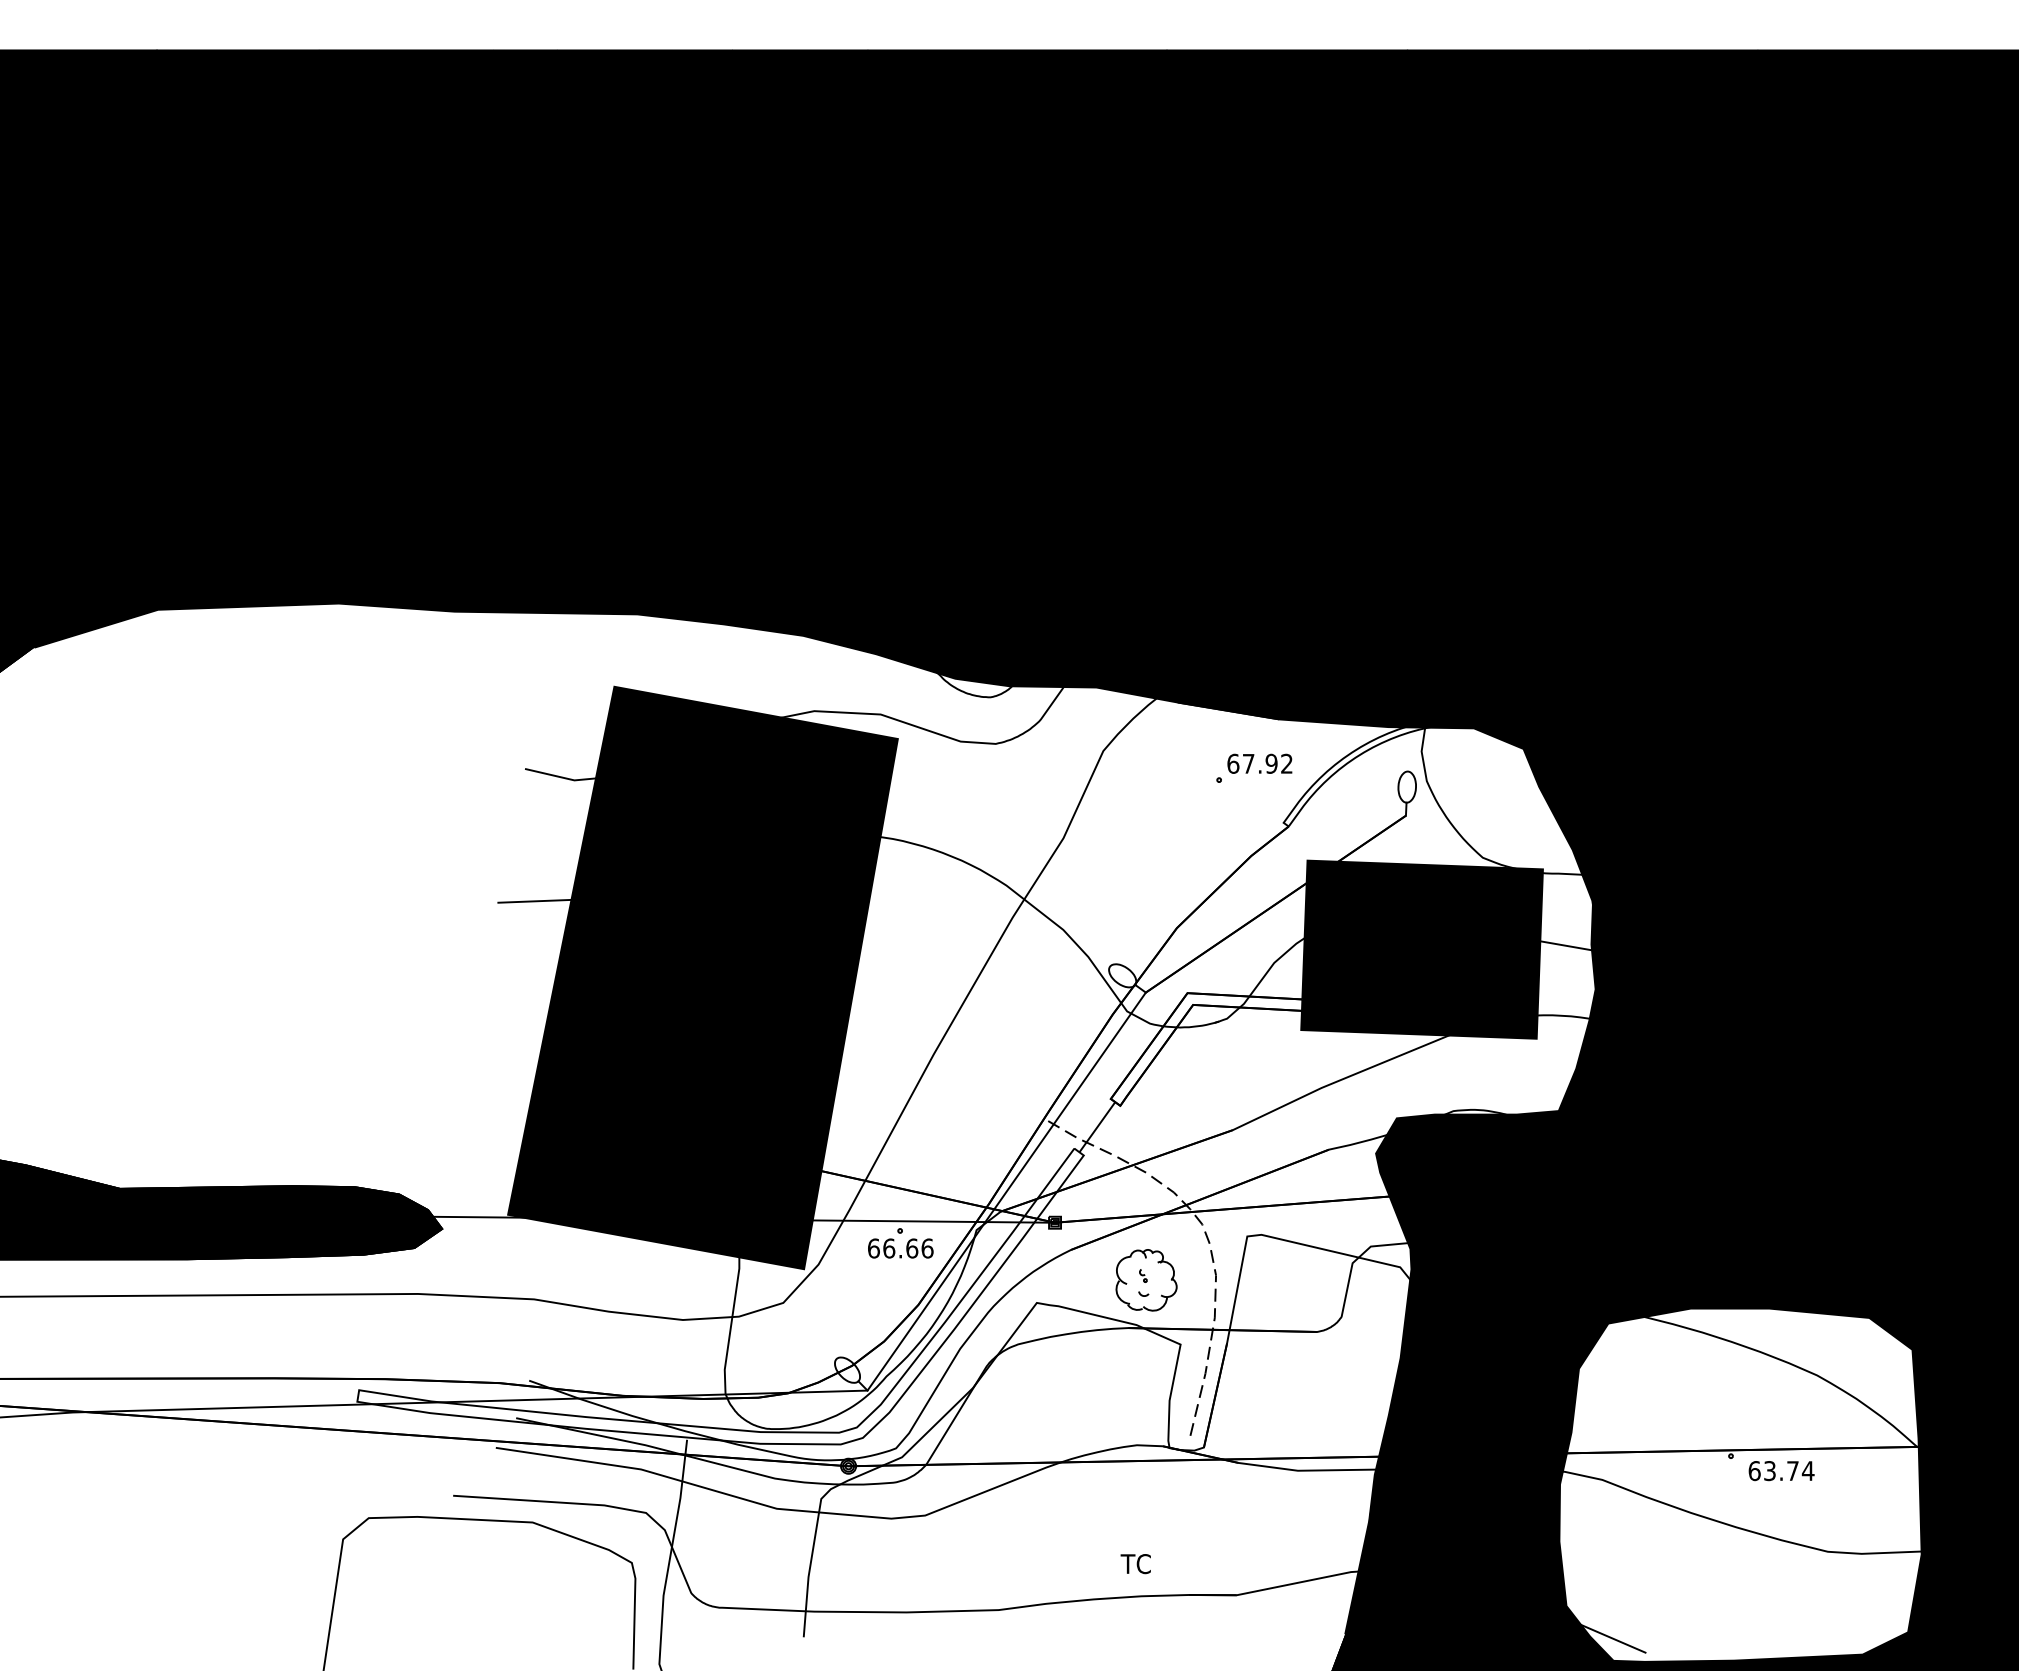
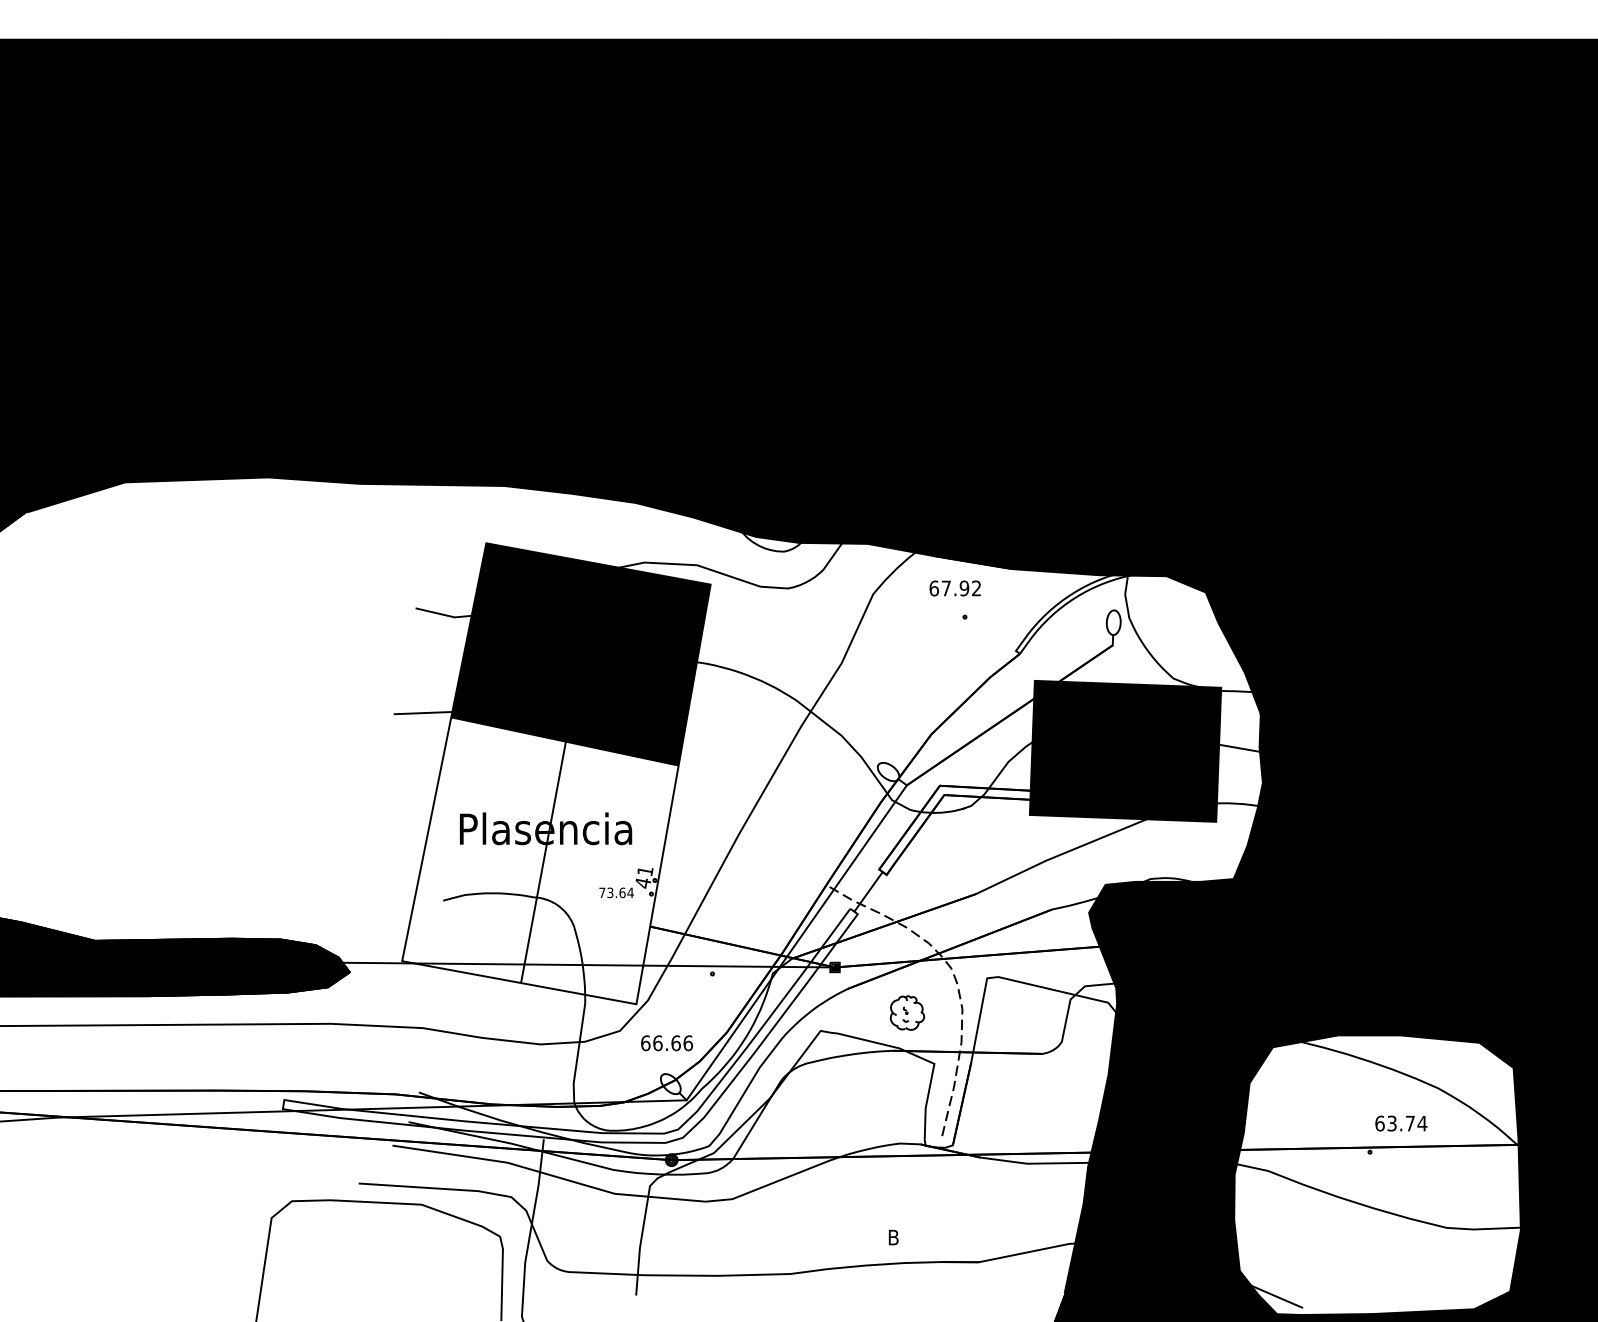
text: (1259, 763) -> (954, 588), moved
fill: (682, 1087) -> (540, 860), removed
text: (900, 1248) -> (666, 1043), moved
part: (1146, 1280) -> (907, 1013), size x0.7
text: (1781, 1471) -> (1401, 1123), moved
text: (1135, 1564) -> (898, 1237), TC -> B

